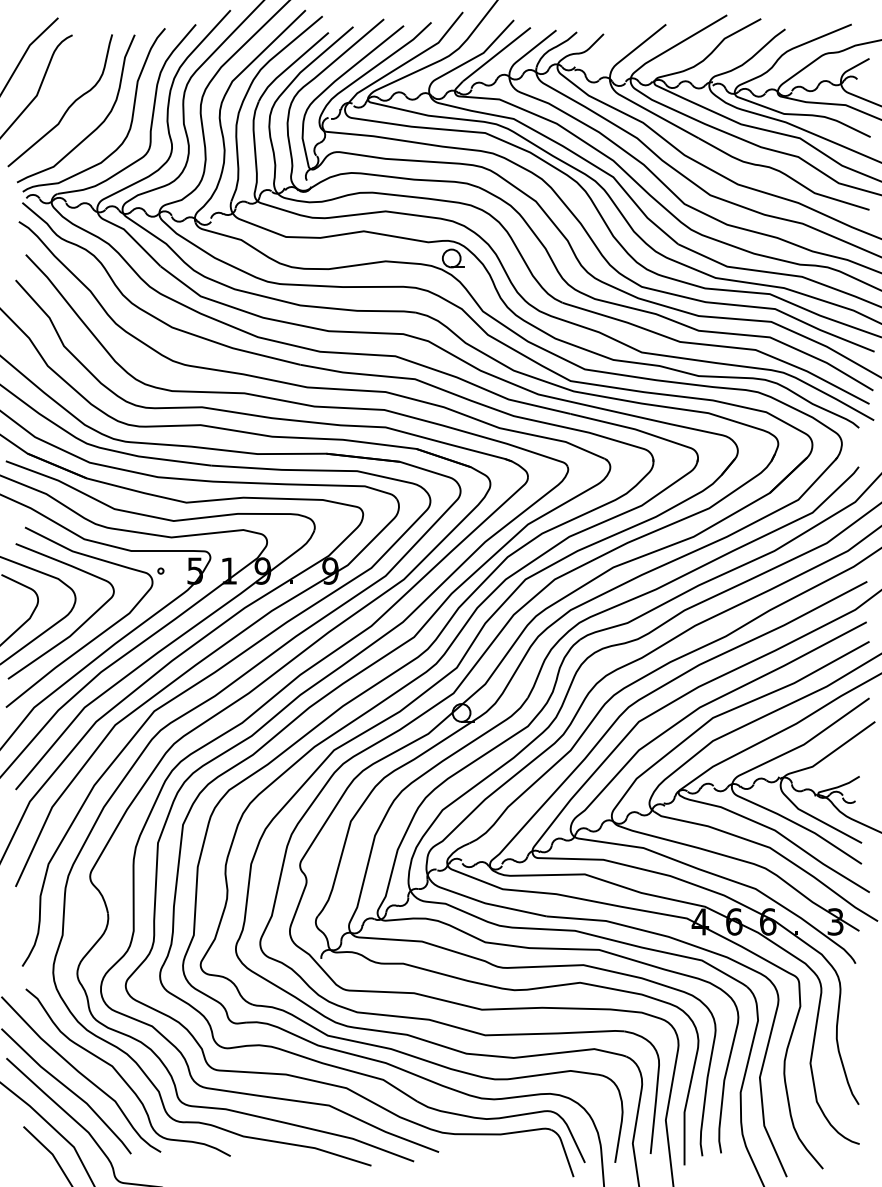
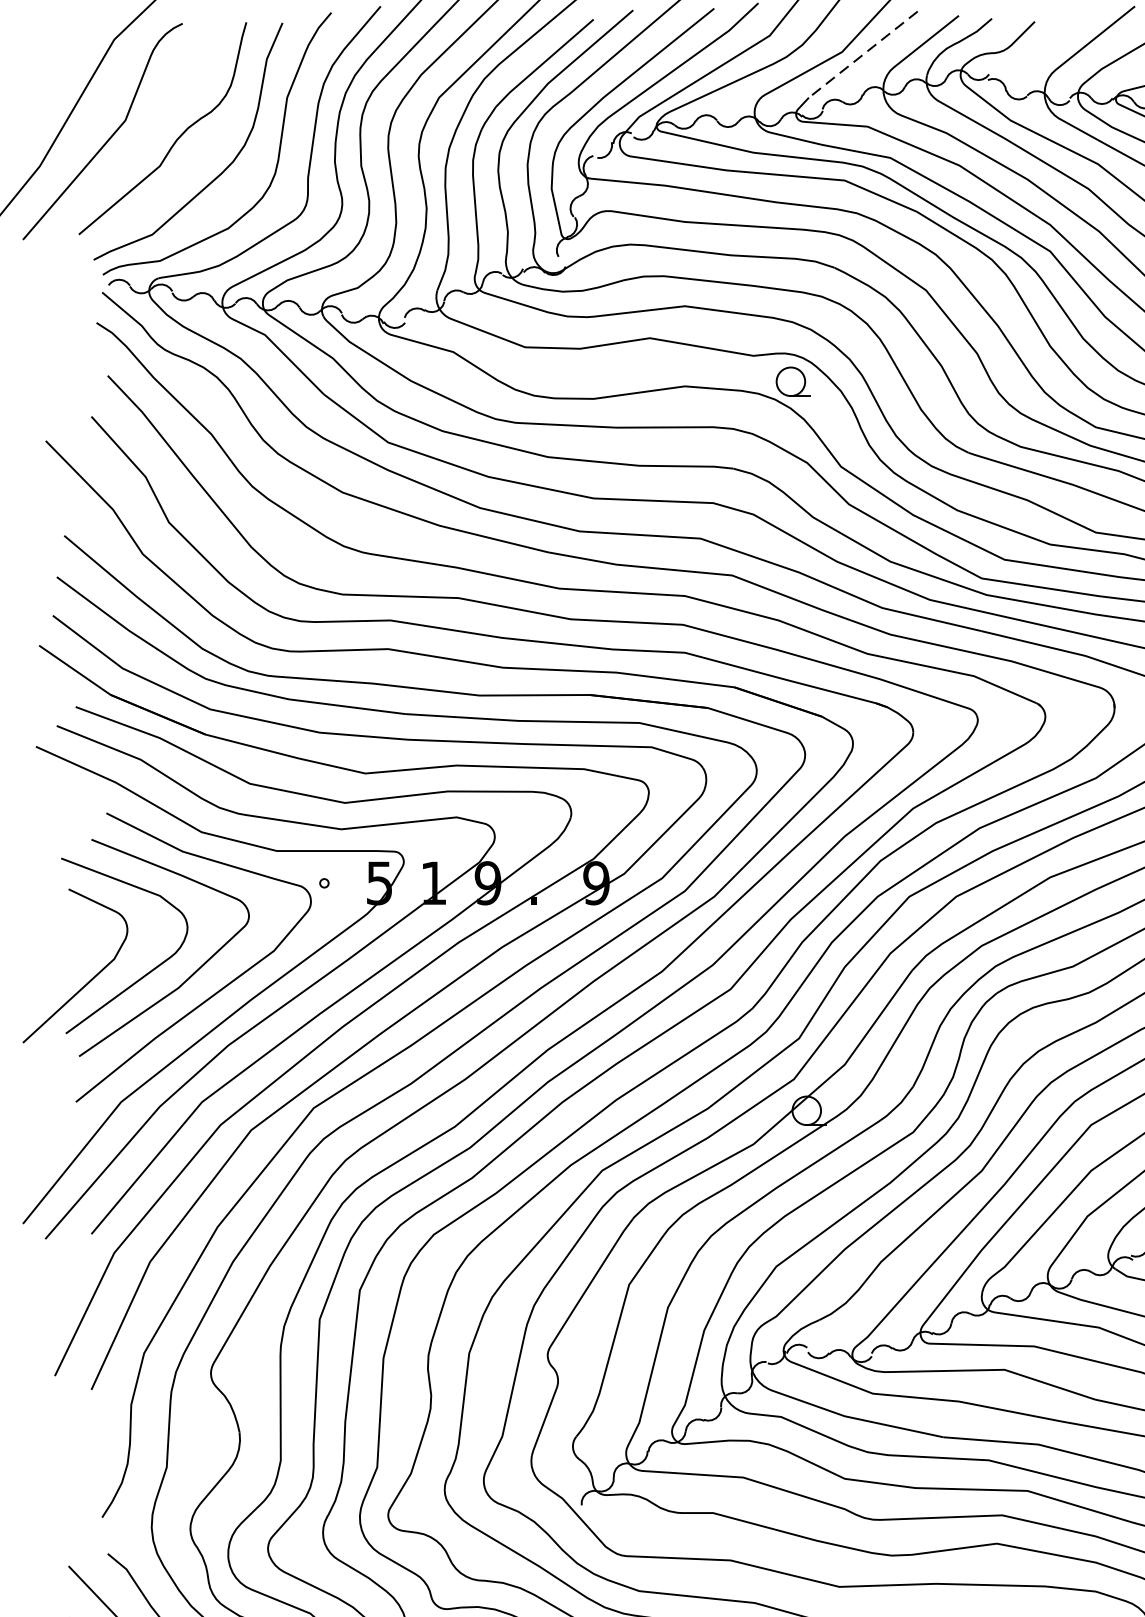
line: (496, 54) -> (862, 54), solid -> dashed

